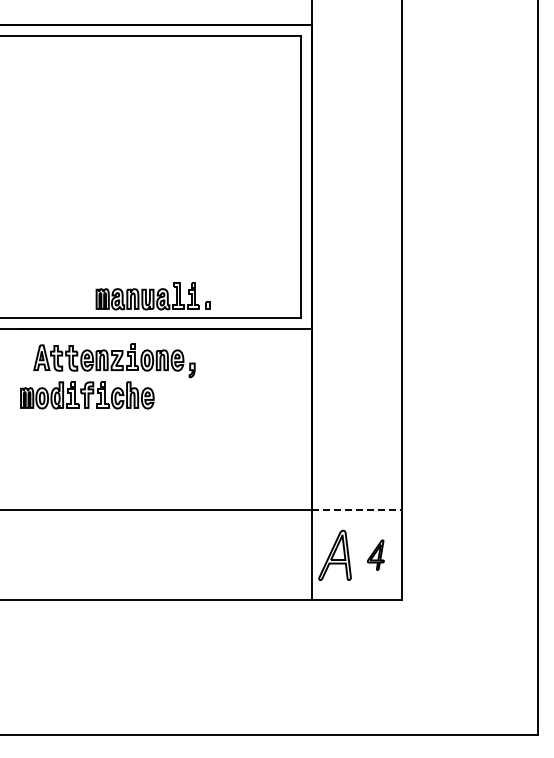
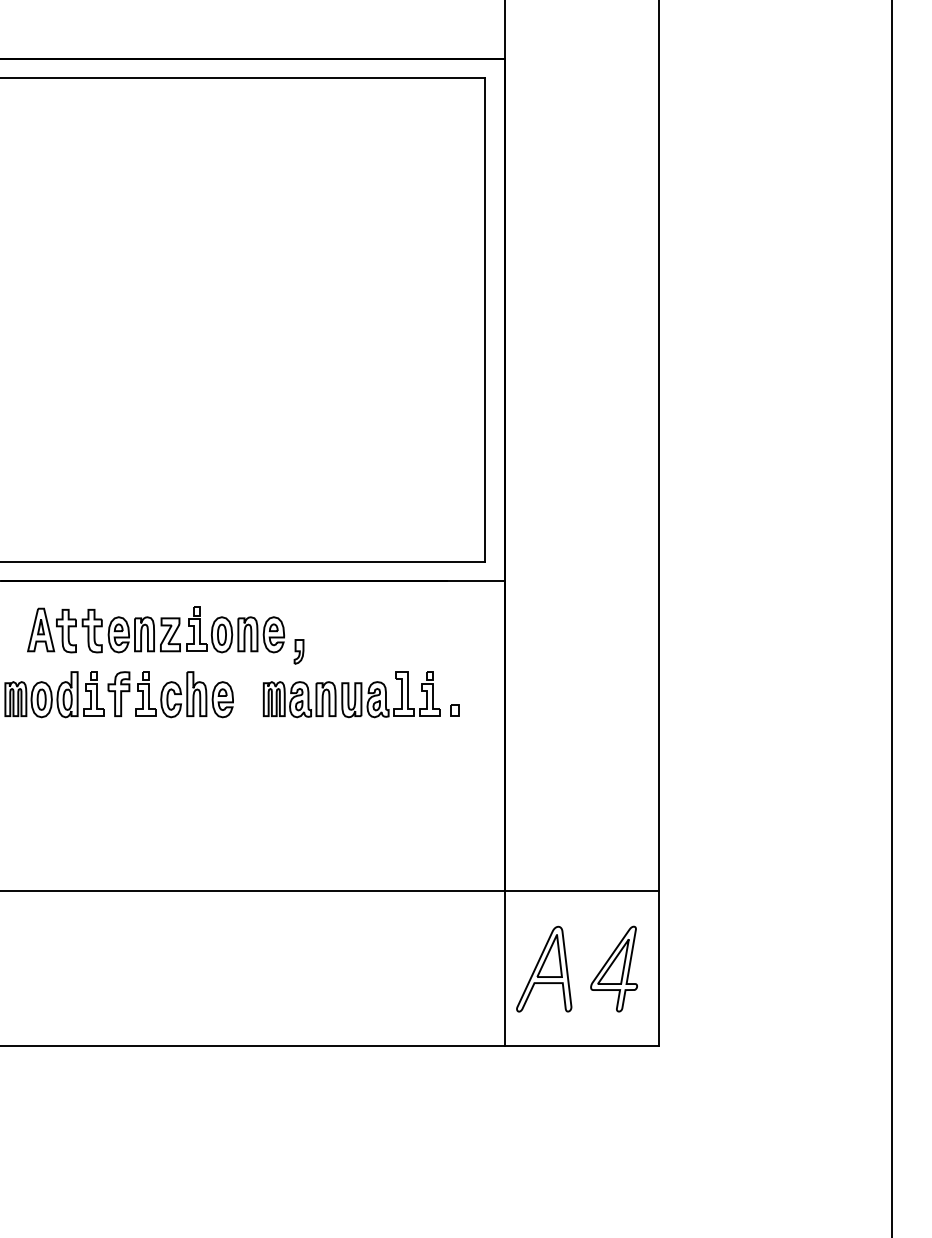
part: (152, 296) -> (359, 694), moved
line: (357, 509) -> (582, 890), dashed -> solid
part: (375, 554) -> (613, 967), size x1.67

